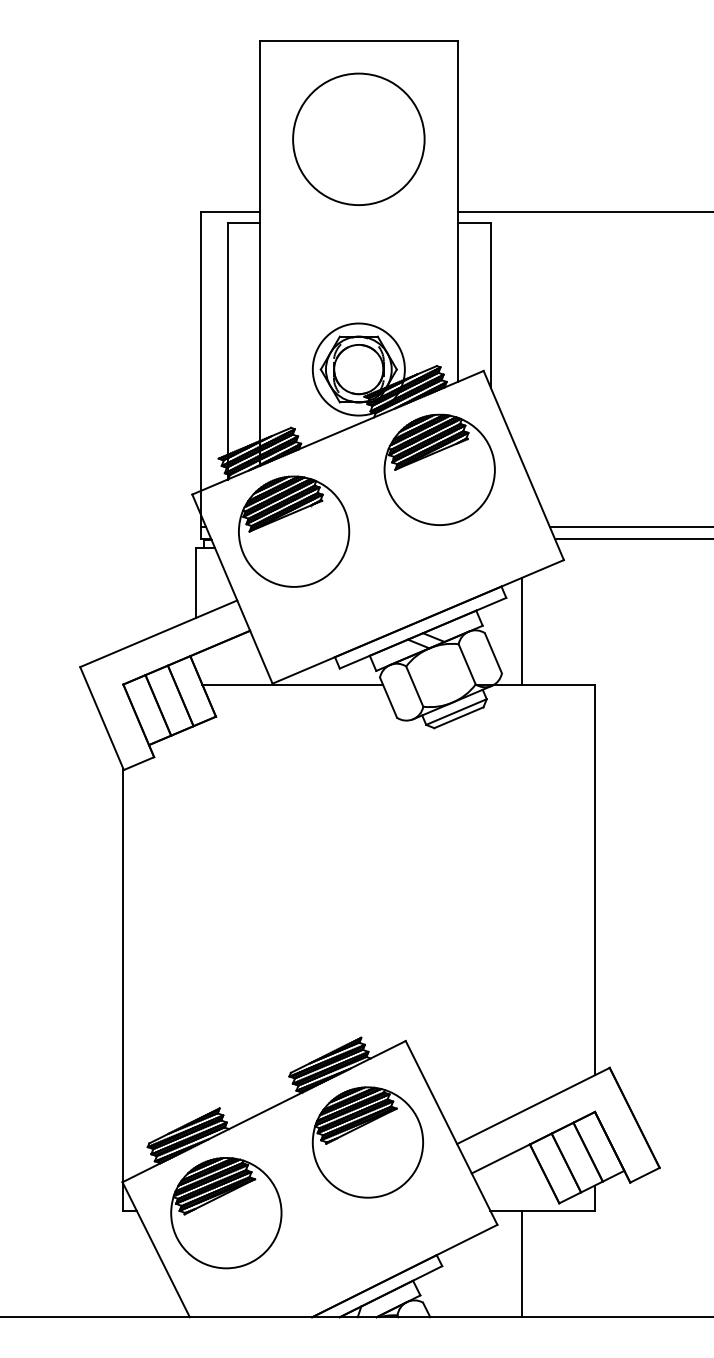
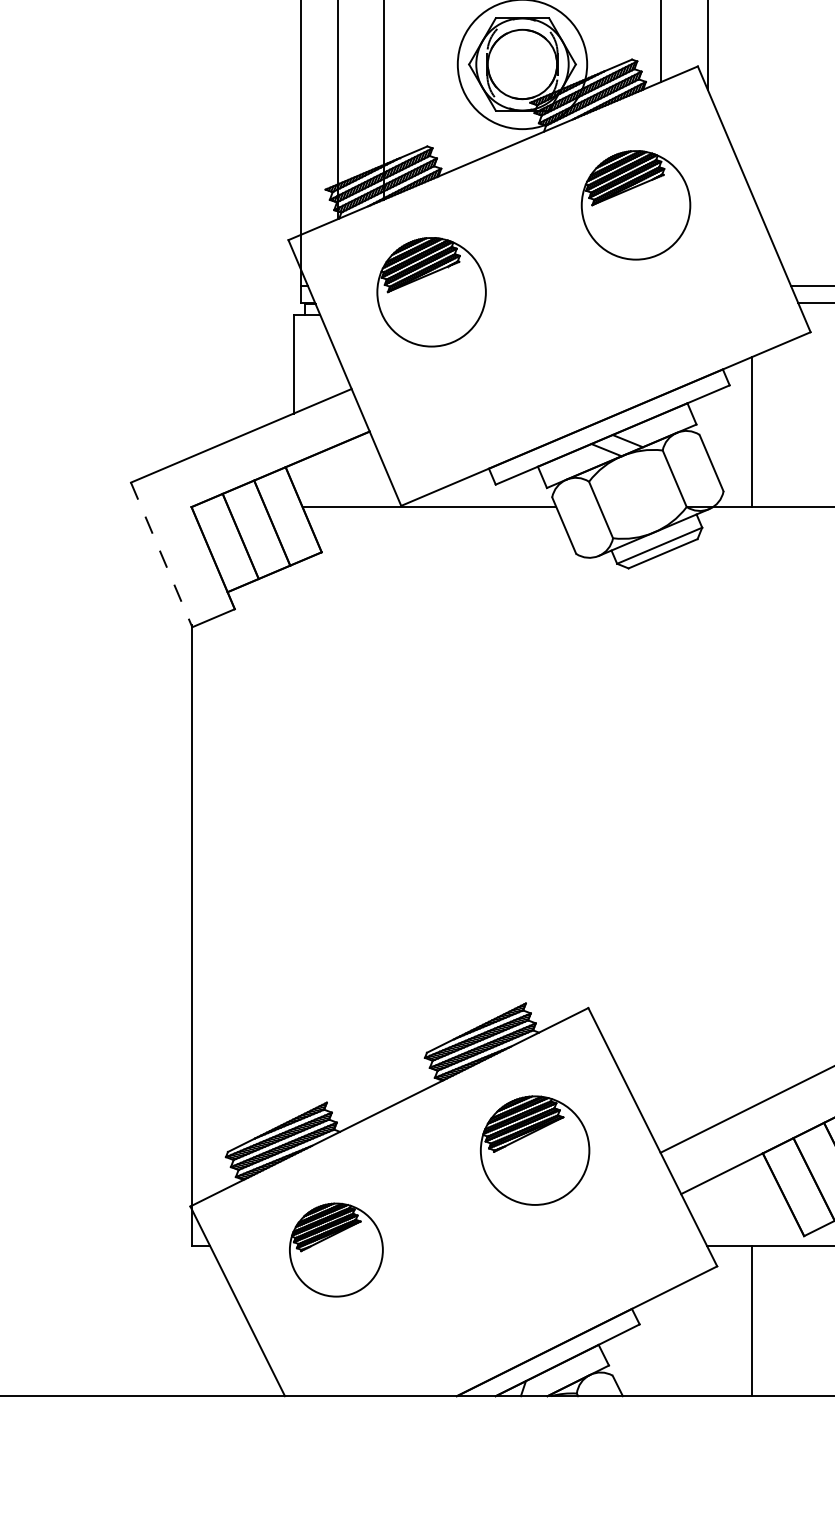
part: (439, 469) -> (635, 204), size x0.7
part: (294, 531) -> (432, 292), size x0.7
line: (102, 718) -> (162, 554), solid -> dashed
part: (367, 1142) -> (534, 1150), size x0.7
part: (226, 1213) -> (336, 1250), size x0.6

